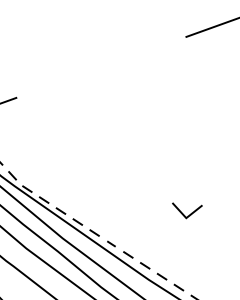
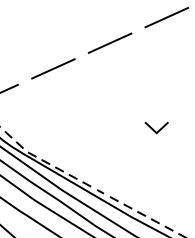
line: (138, 52) -> (109, 42), added
line: (63, 80) -> (53, 68), added
line: (183, 213) -> (154, 129), moved

